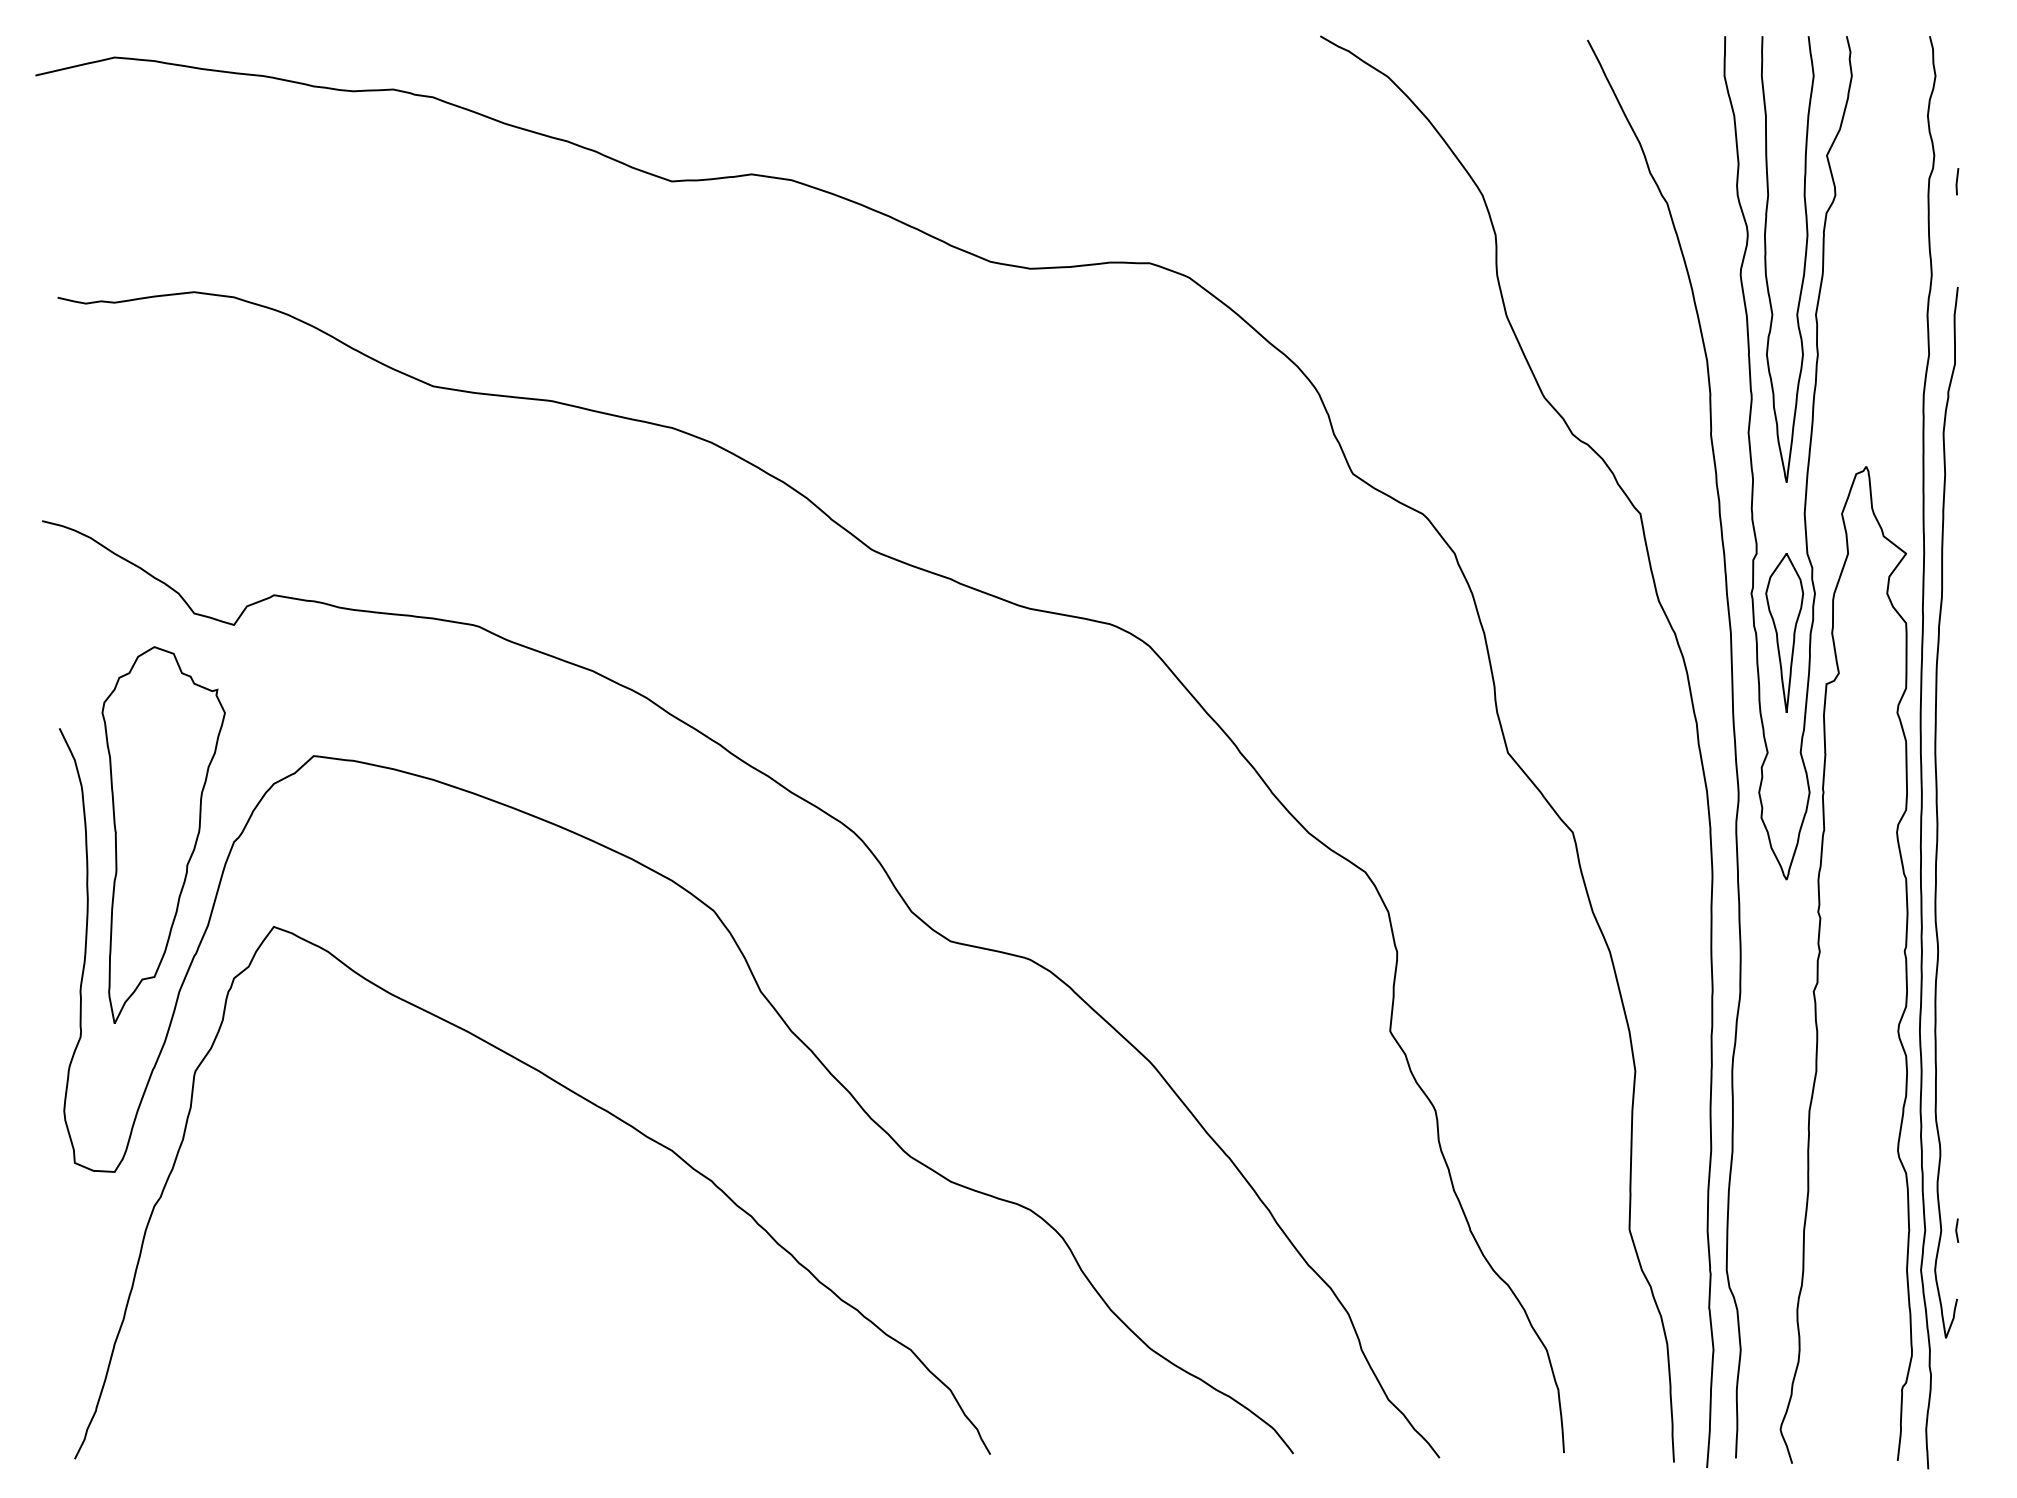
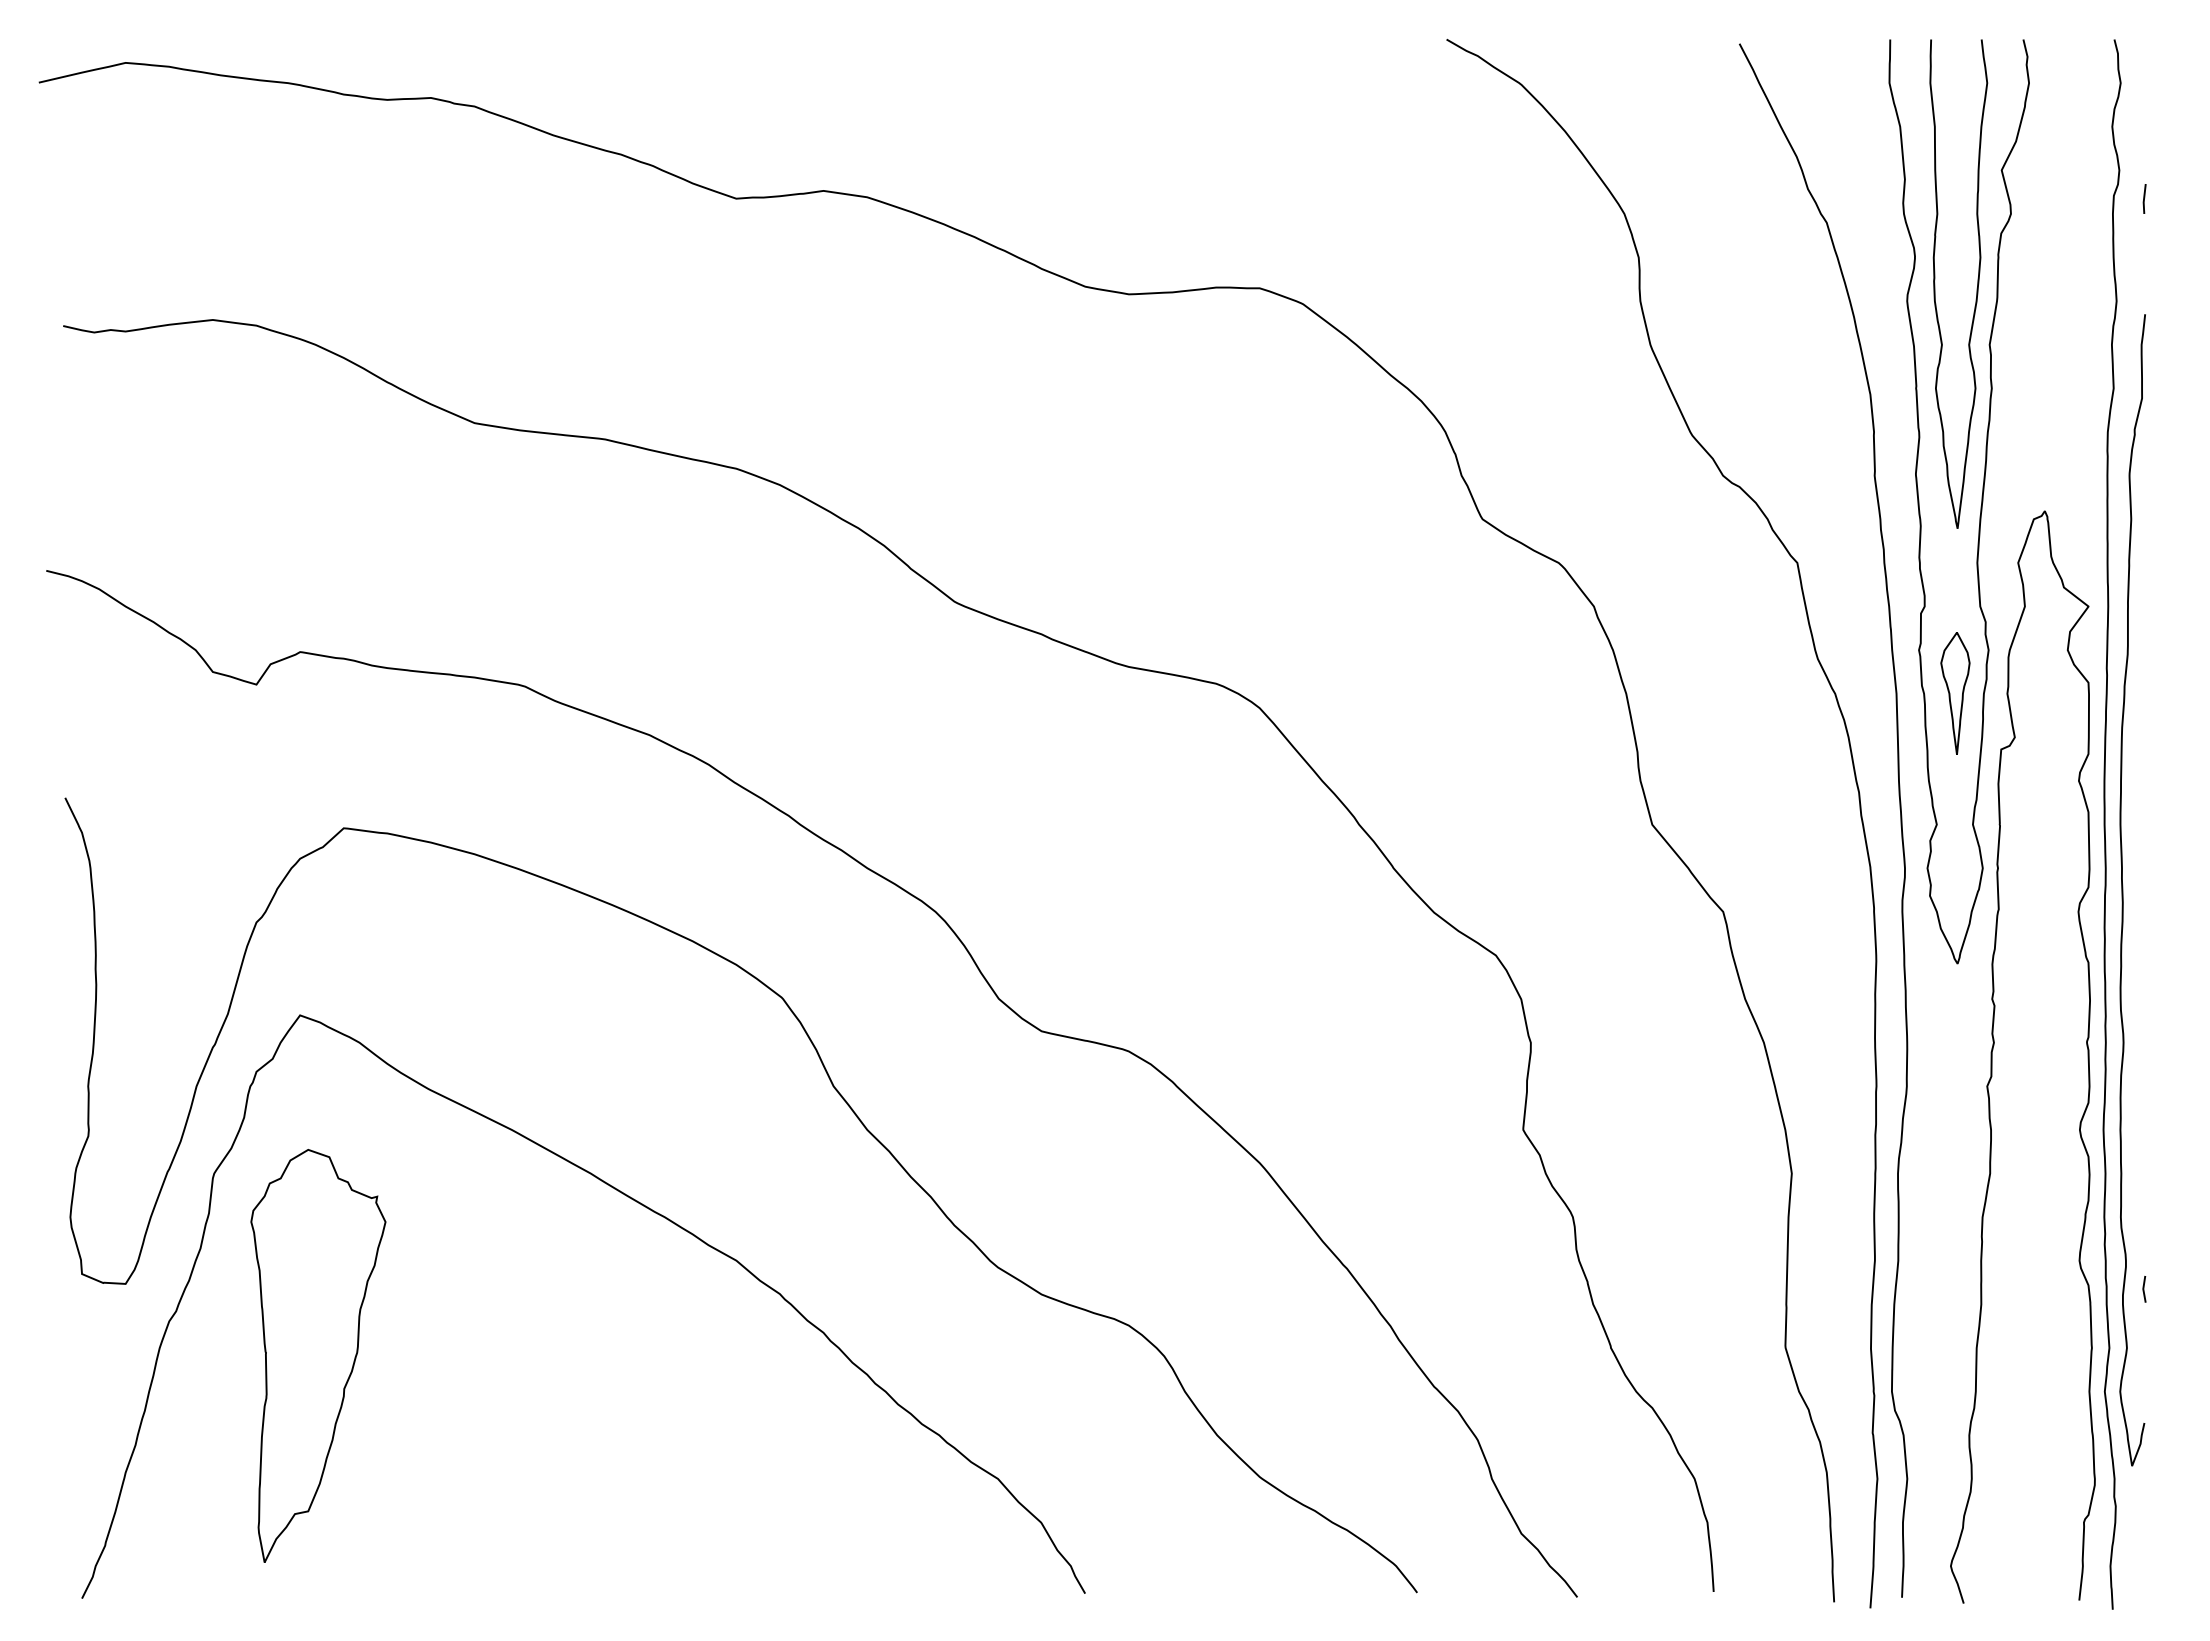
part: (1784, 633) -> (1955, 693), size x0.7
part: (163, 834) -> (318, 1355), moved
line: (1957, 1230) -> (2144, 1289), moved

